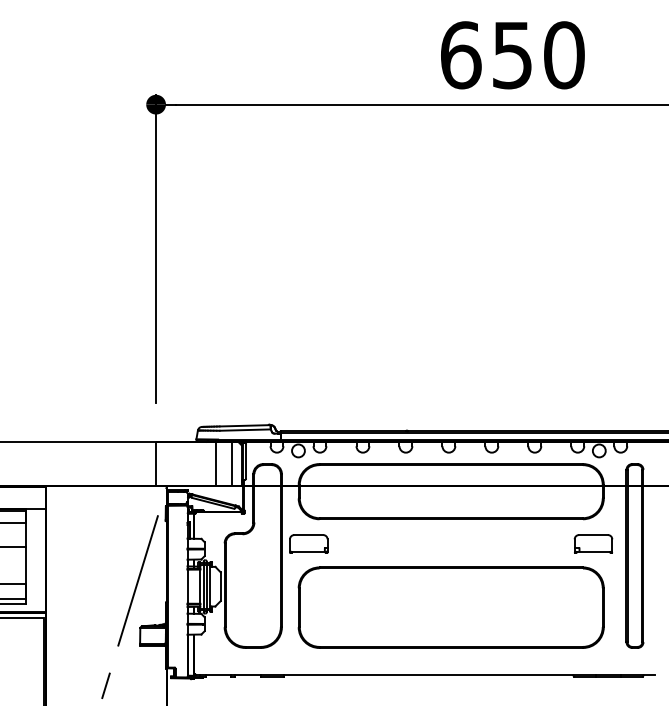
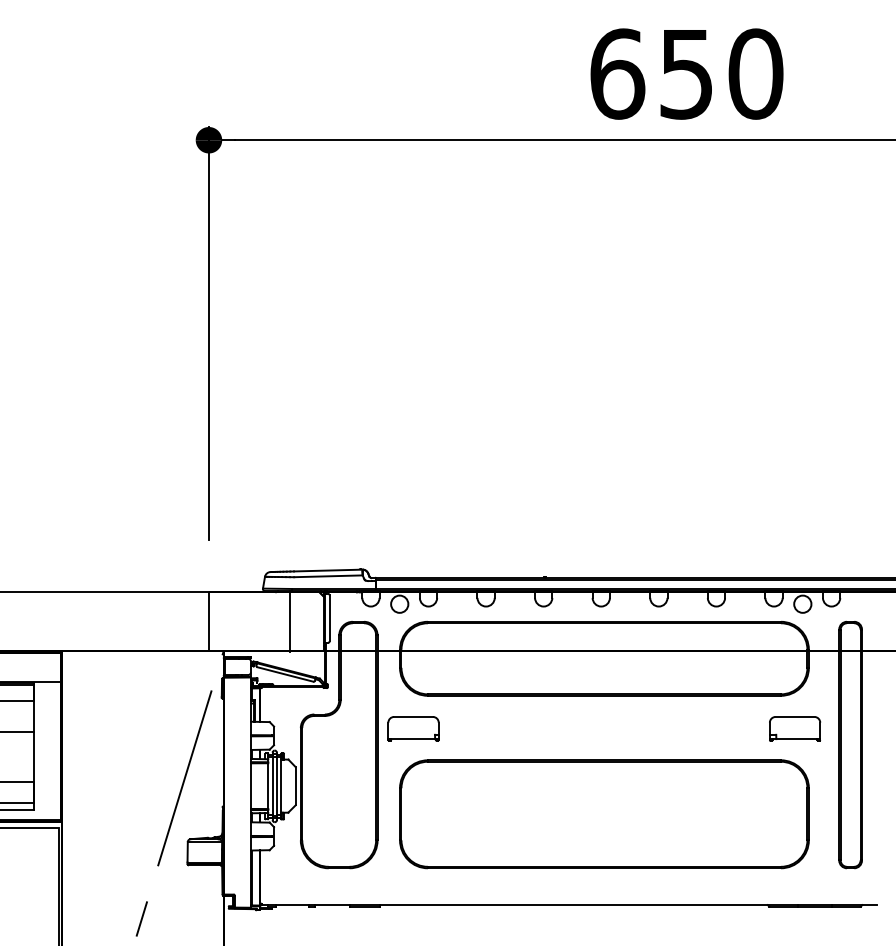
line: (231, 463) -> (310, 621), removed

